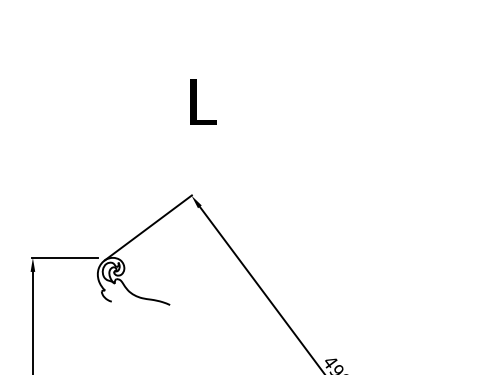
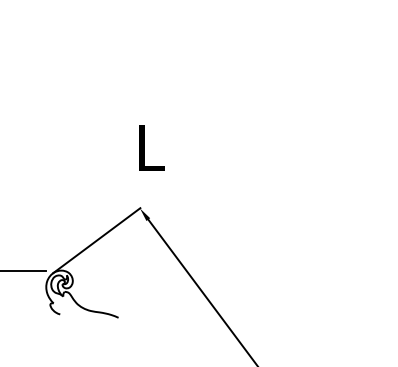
text: (203, 101) -> (151, 147), moved

